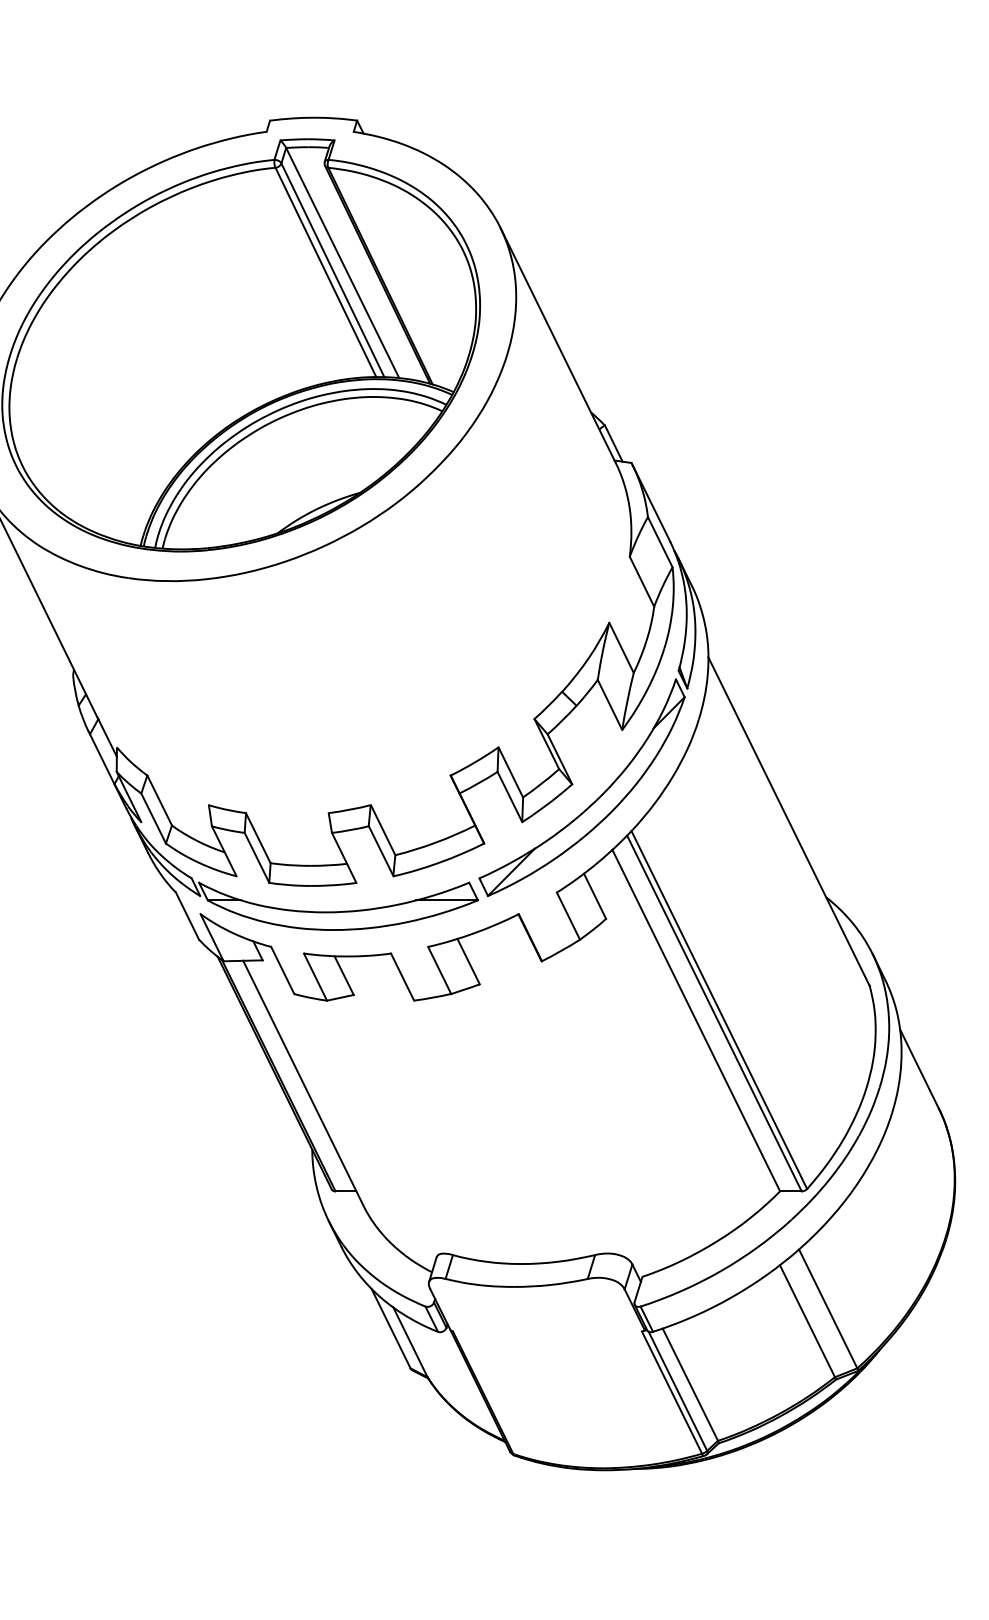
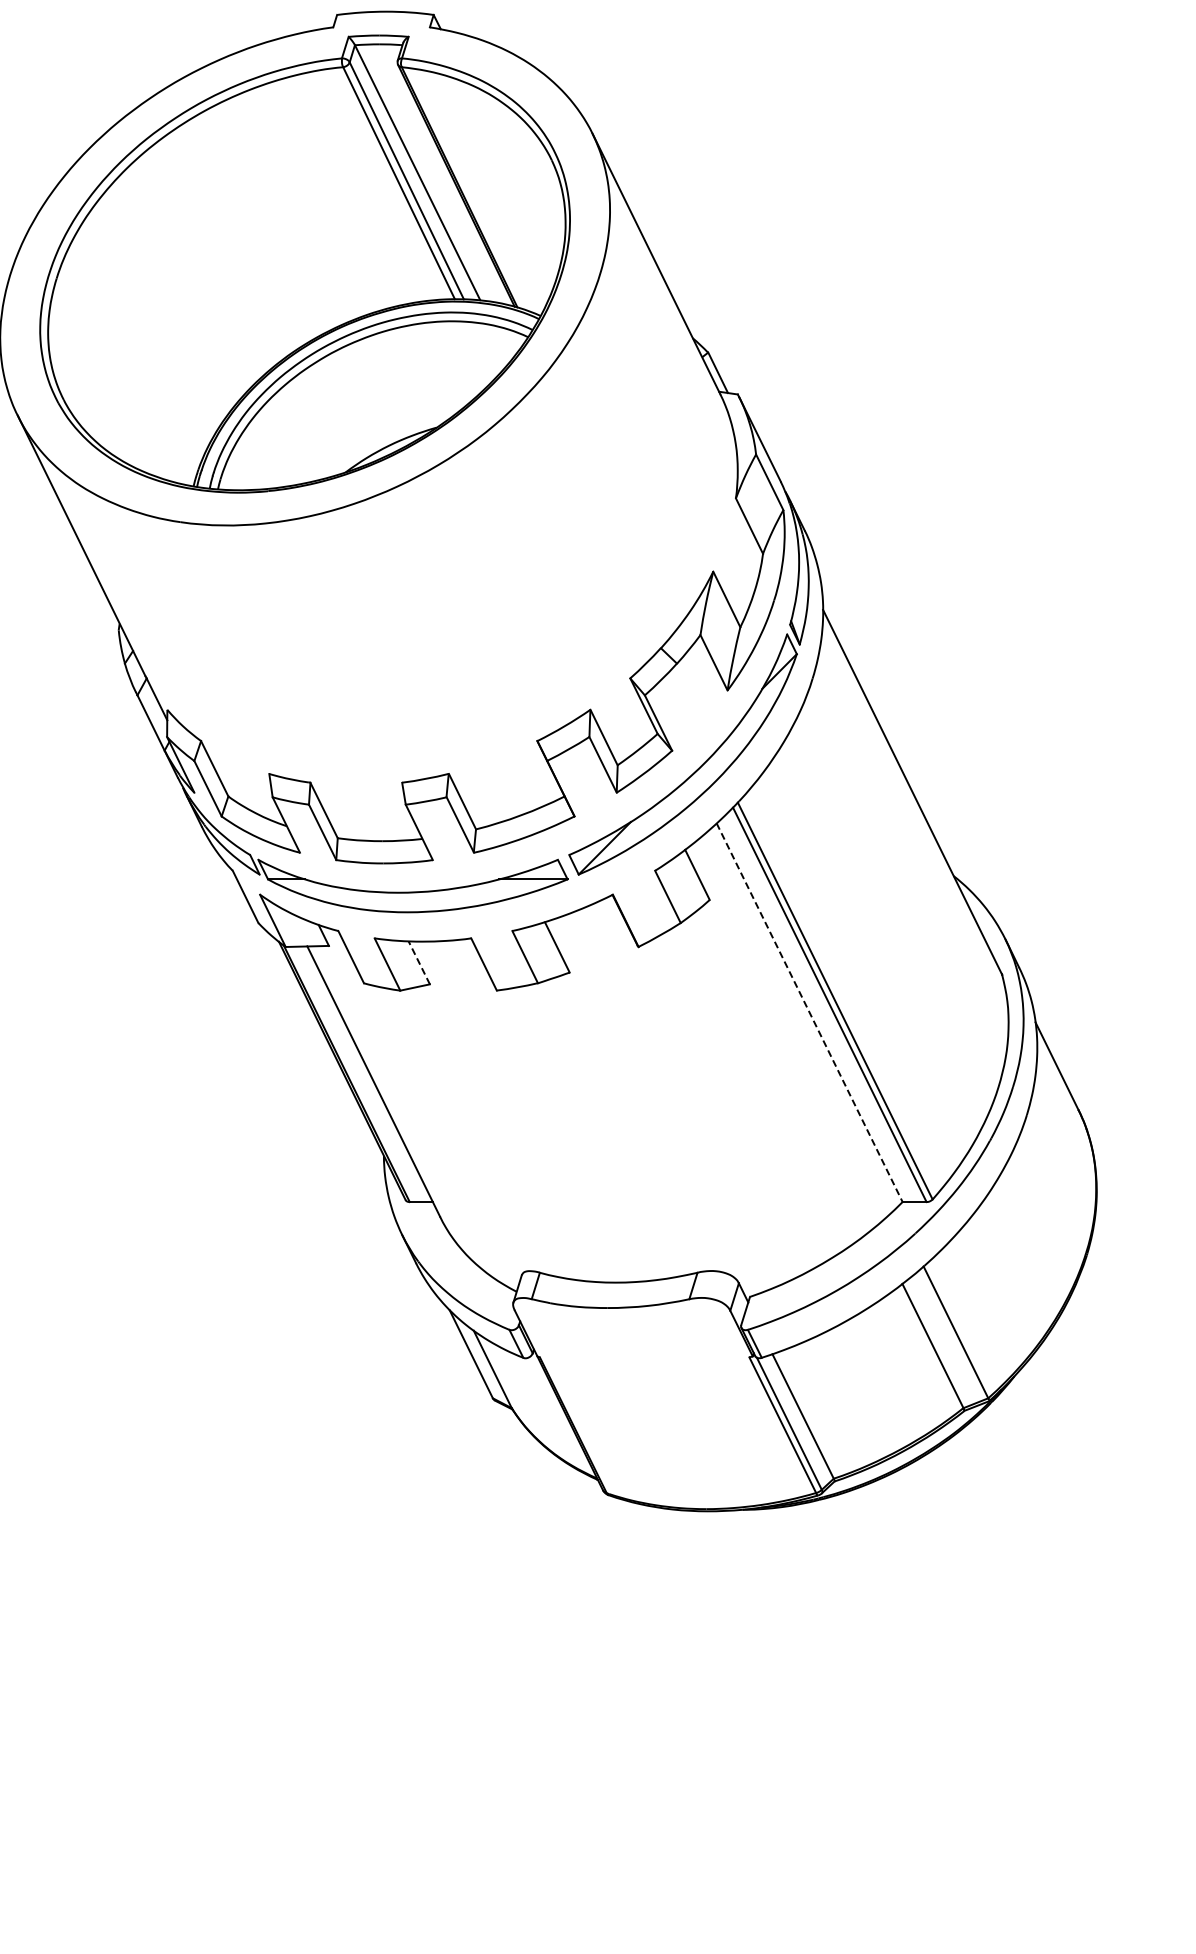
line: (344, 975) -> (419, 962), solid -> dashed
line: (696, 1020) -> (809, 1012), solid -> dashed

